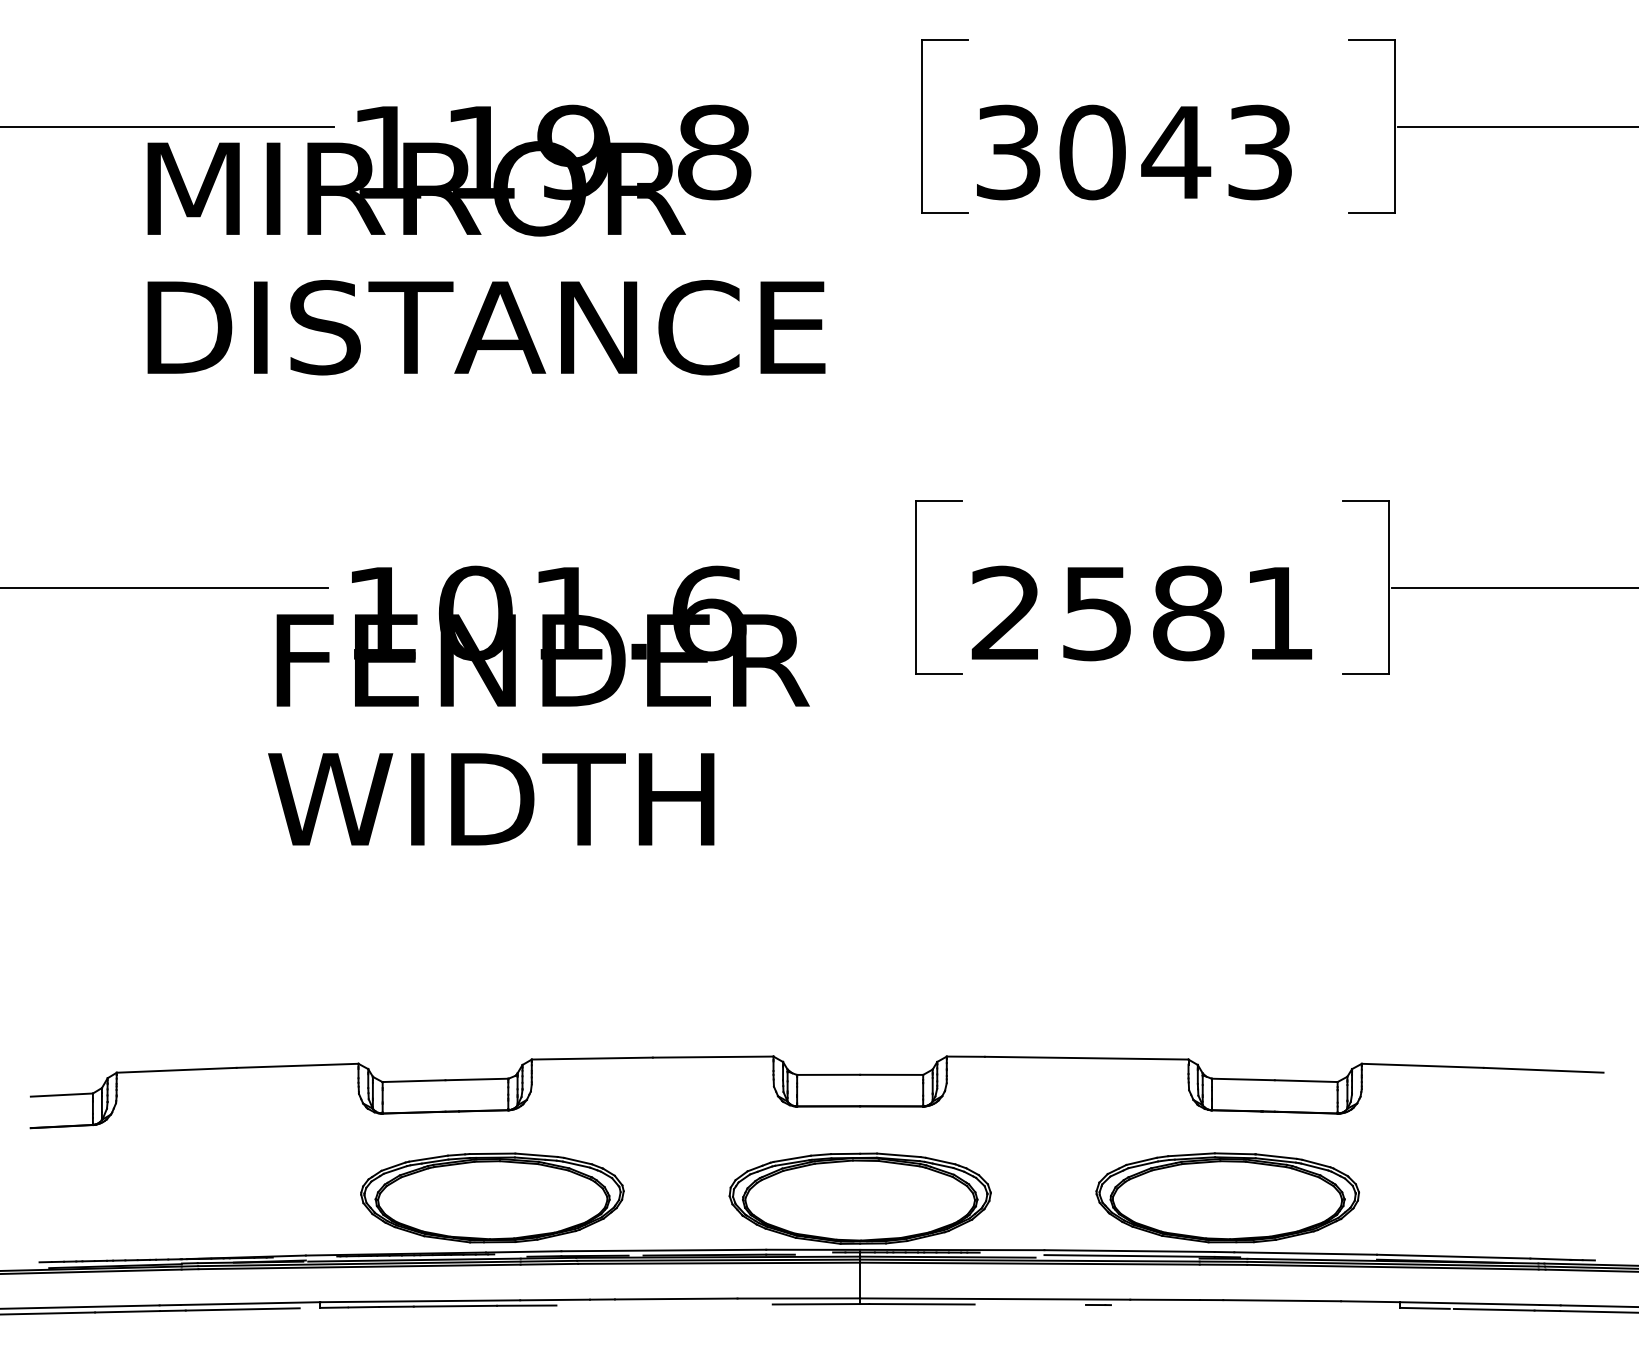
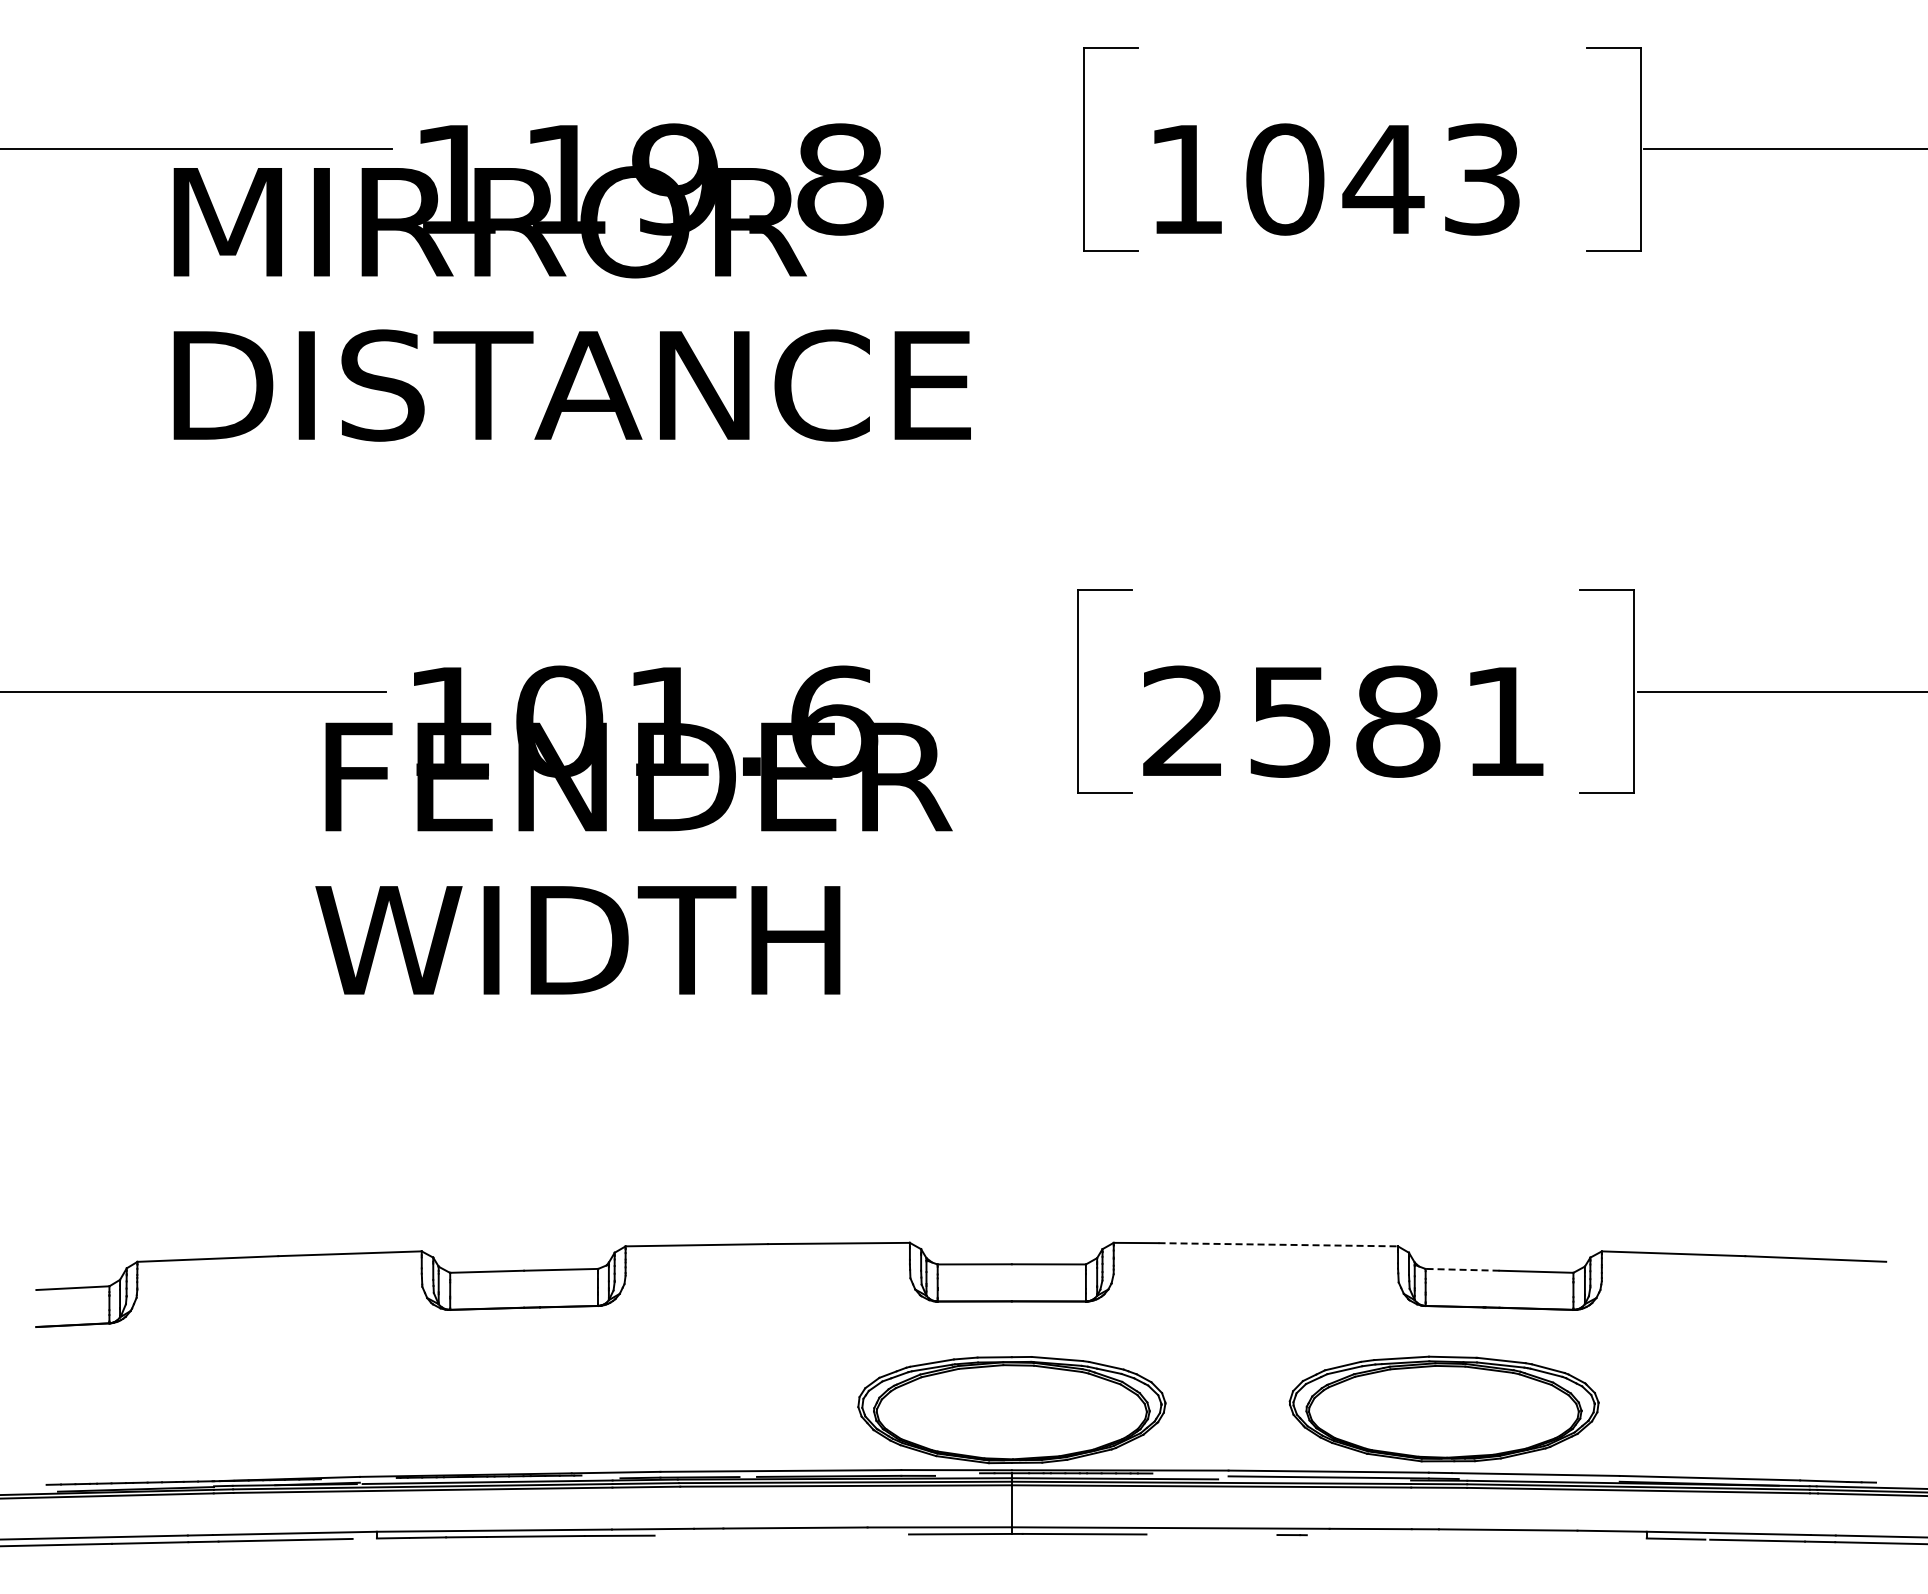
text: (1008, 152) -> (1186, 179), 3043 -> 1043
line: (1086, 1057) -> (1278, 1244), solid -> dashed
line: (1243, 1079) -> (1462, 1269), solid -> dashed
part: (492, 1198) -> (579, 1409), removed

